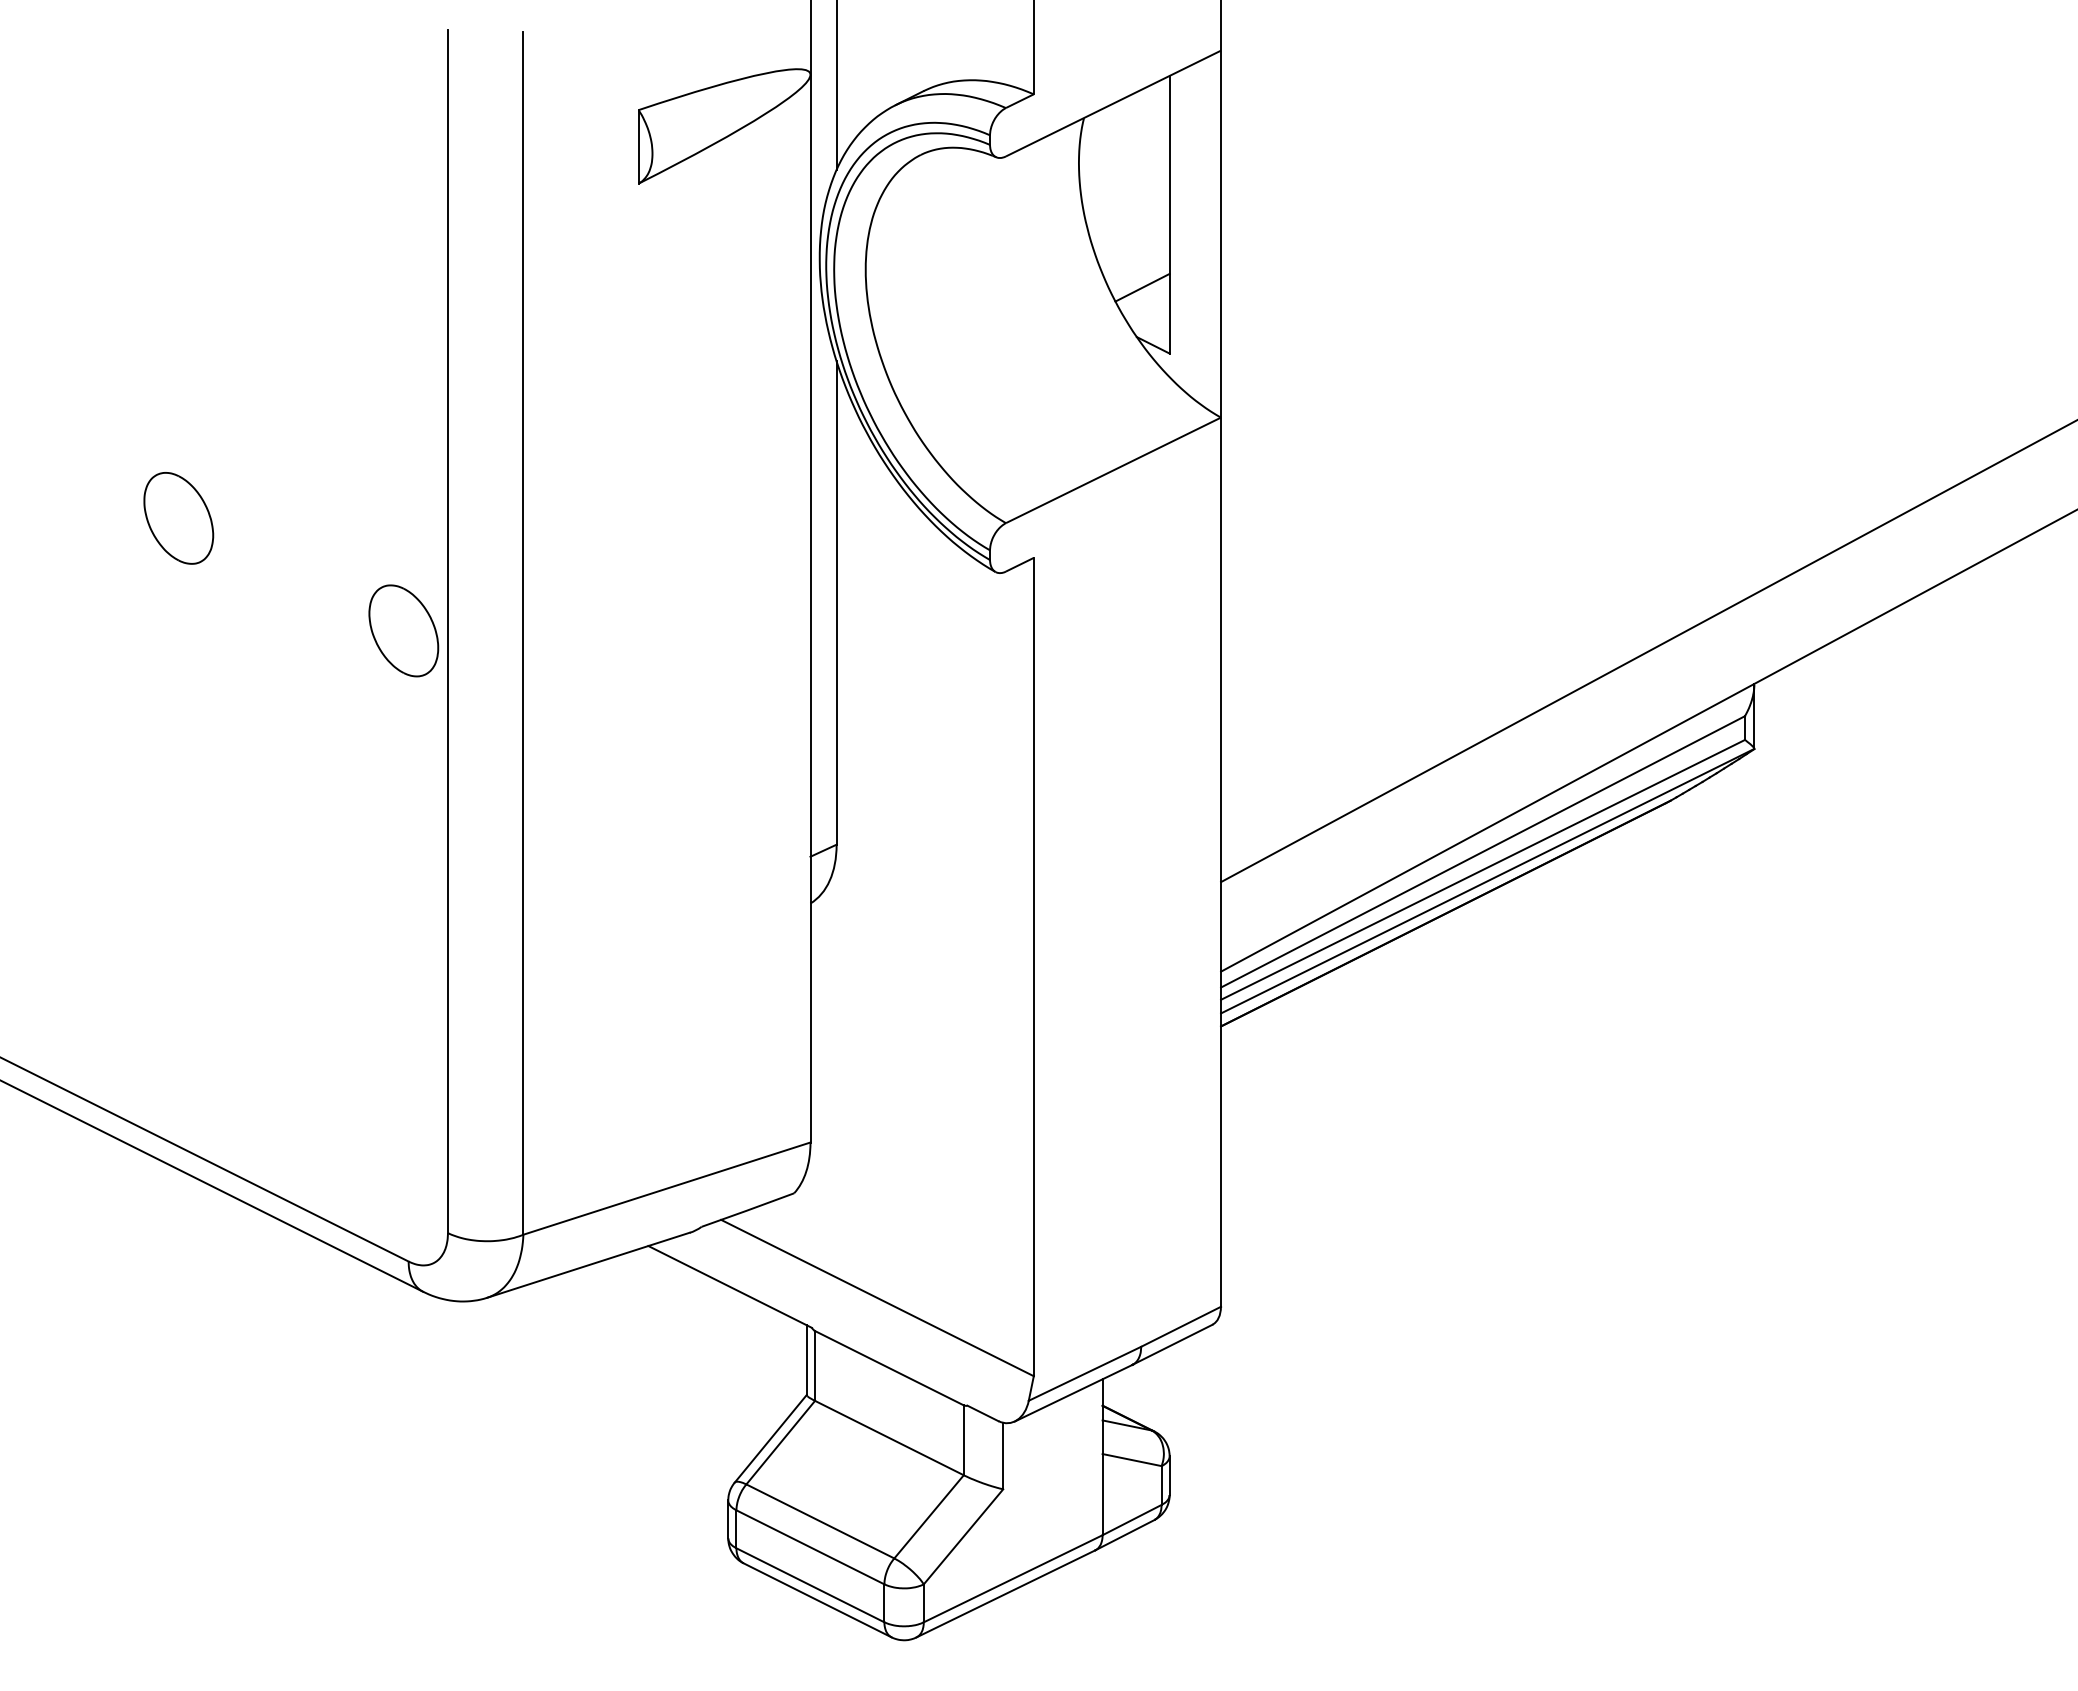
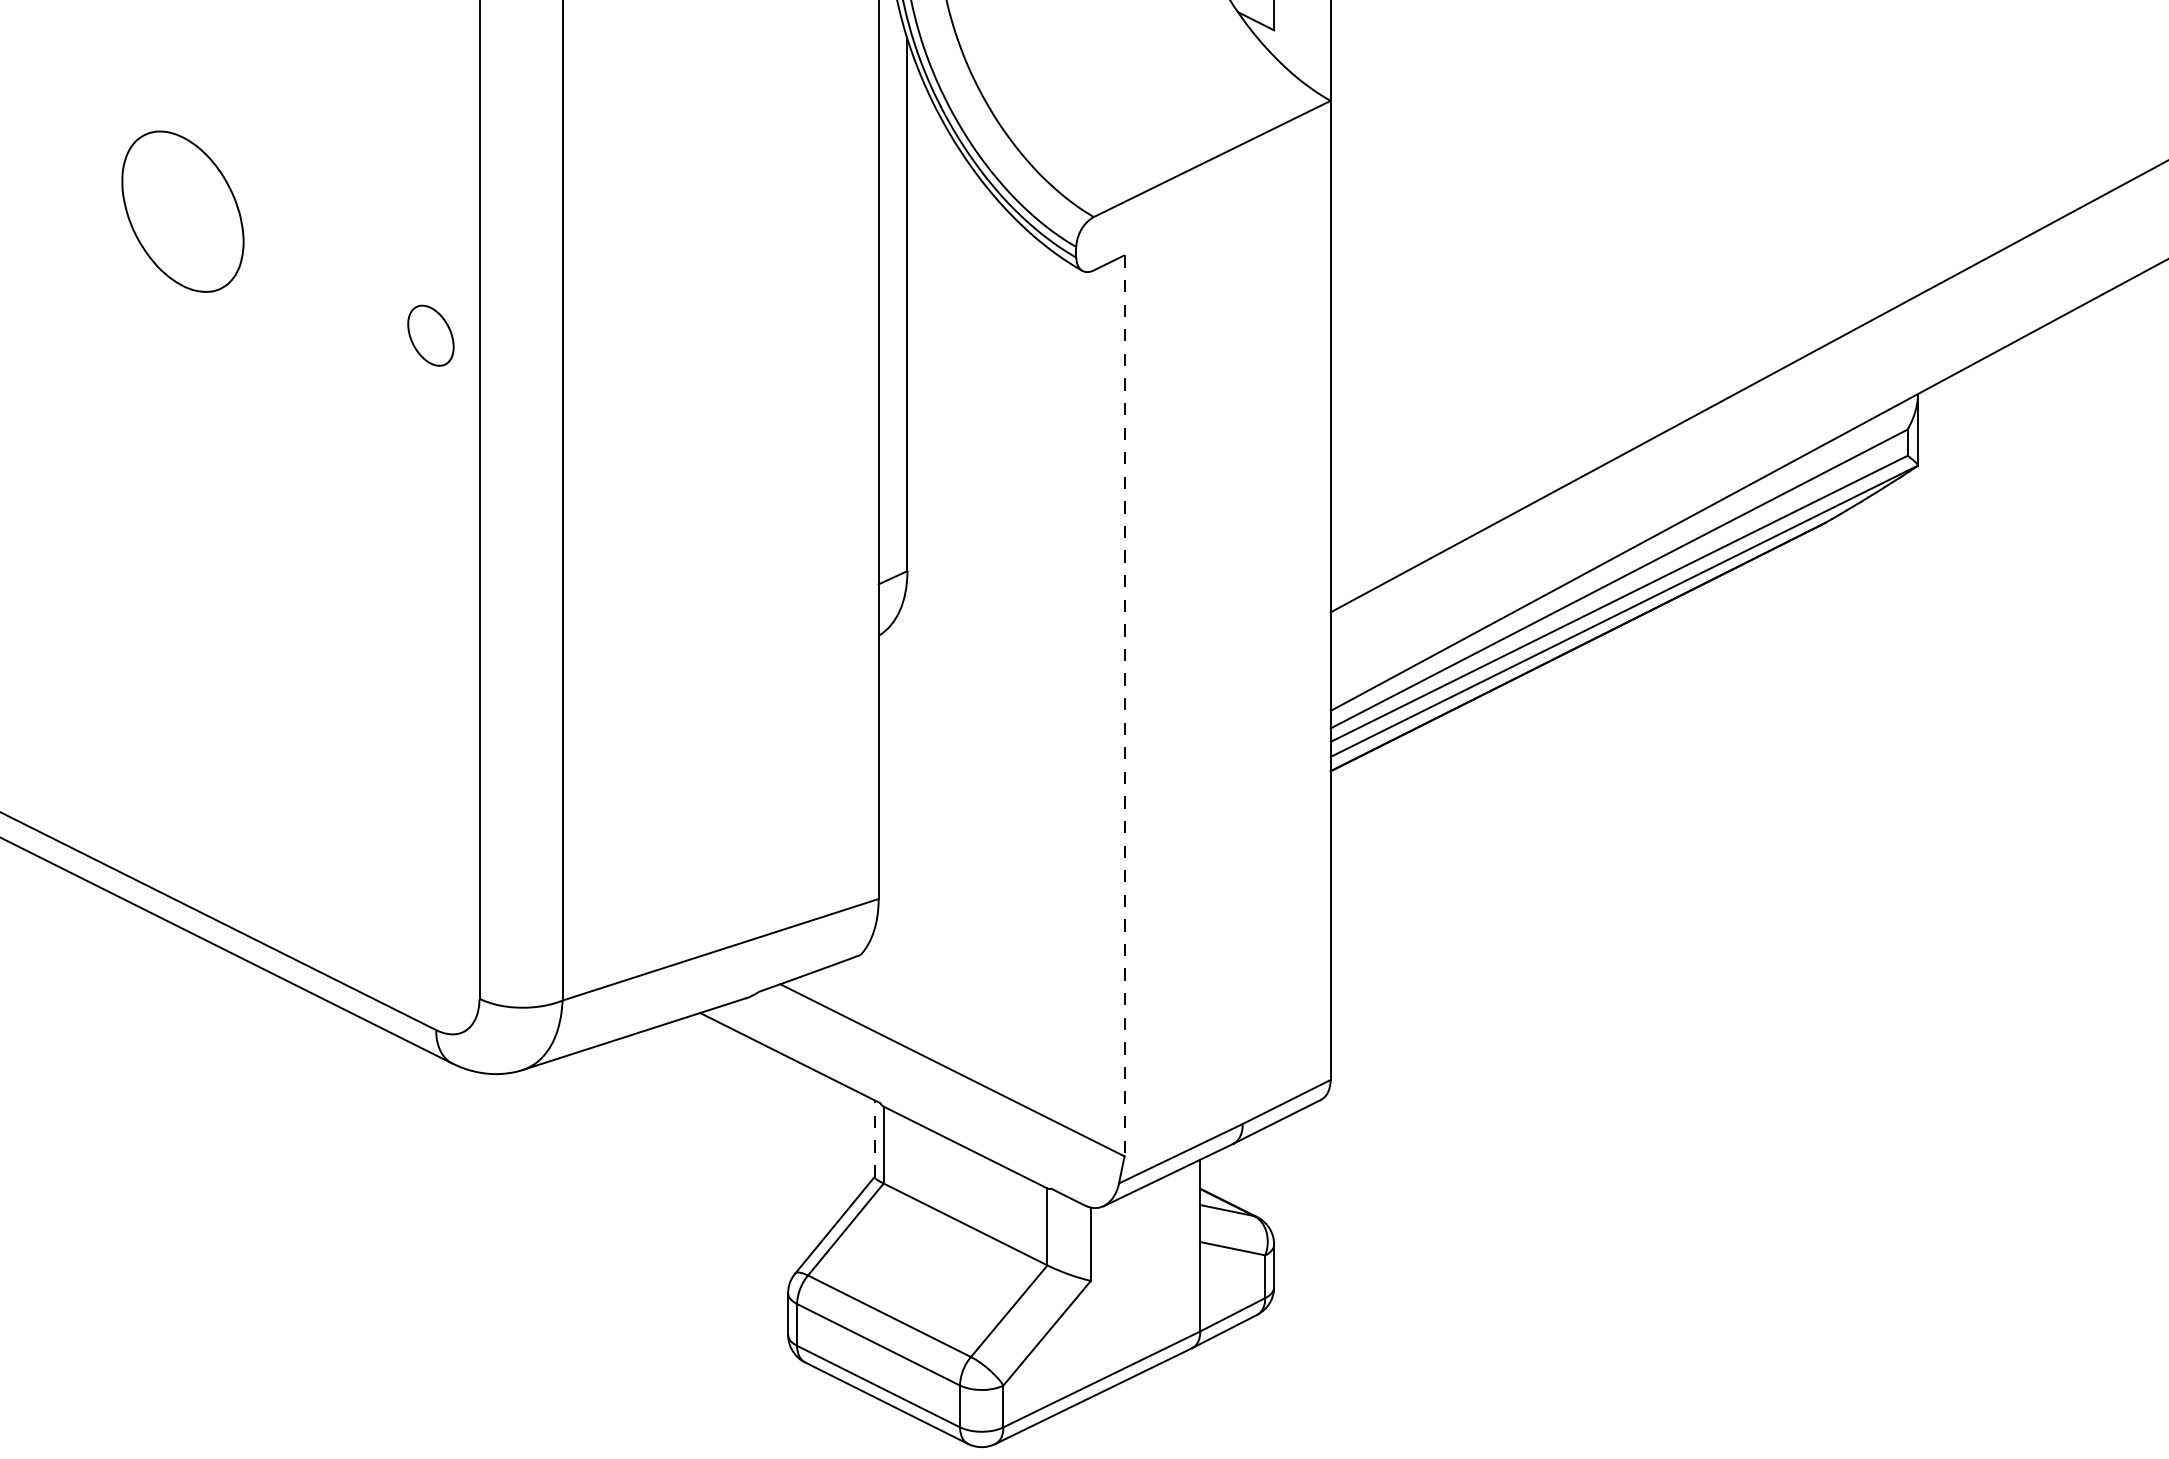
part: (178, 518) -> (182, 211), size x1.6
part: (403, 630) -> (430, 335), size x0.6
line: (1033, 967) -> (1124, 706), solid -> dashed
line: (806, 1360) -> (874, 1139), solid -> dashed

